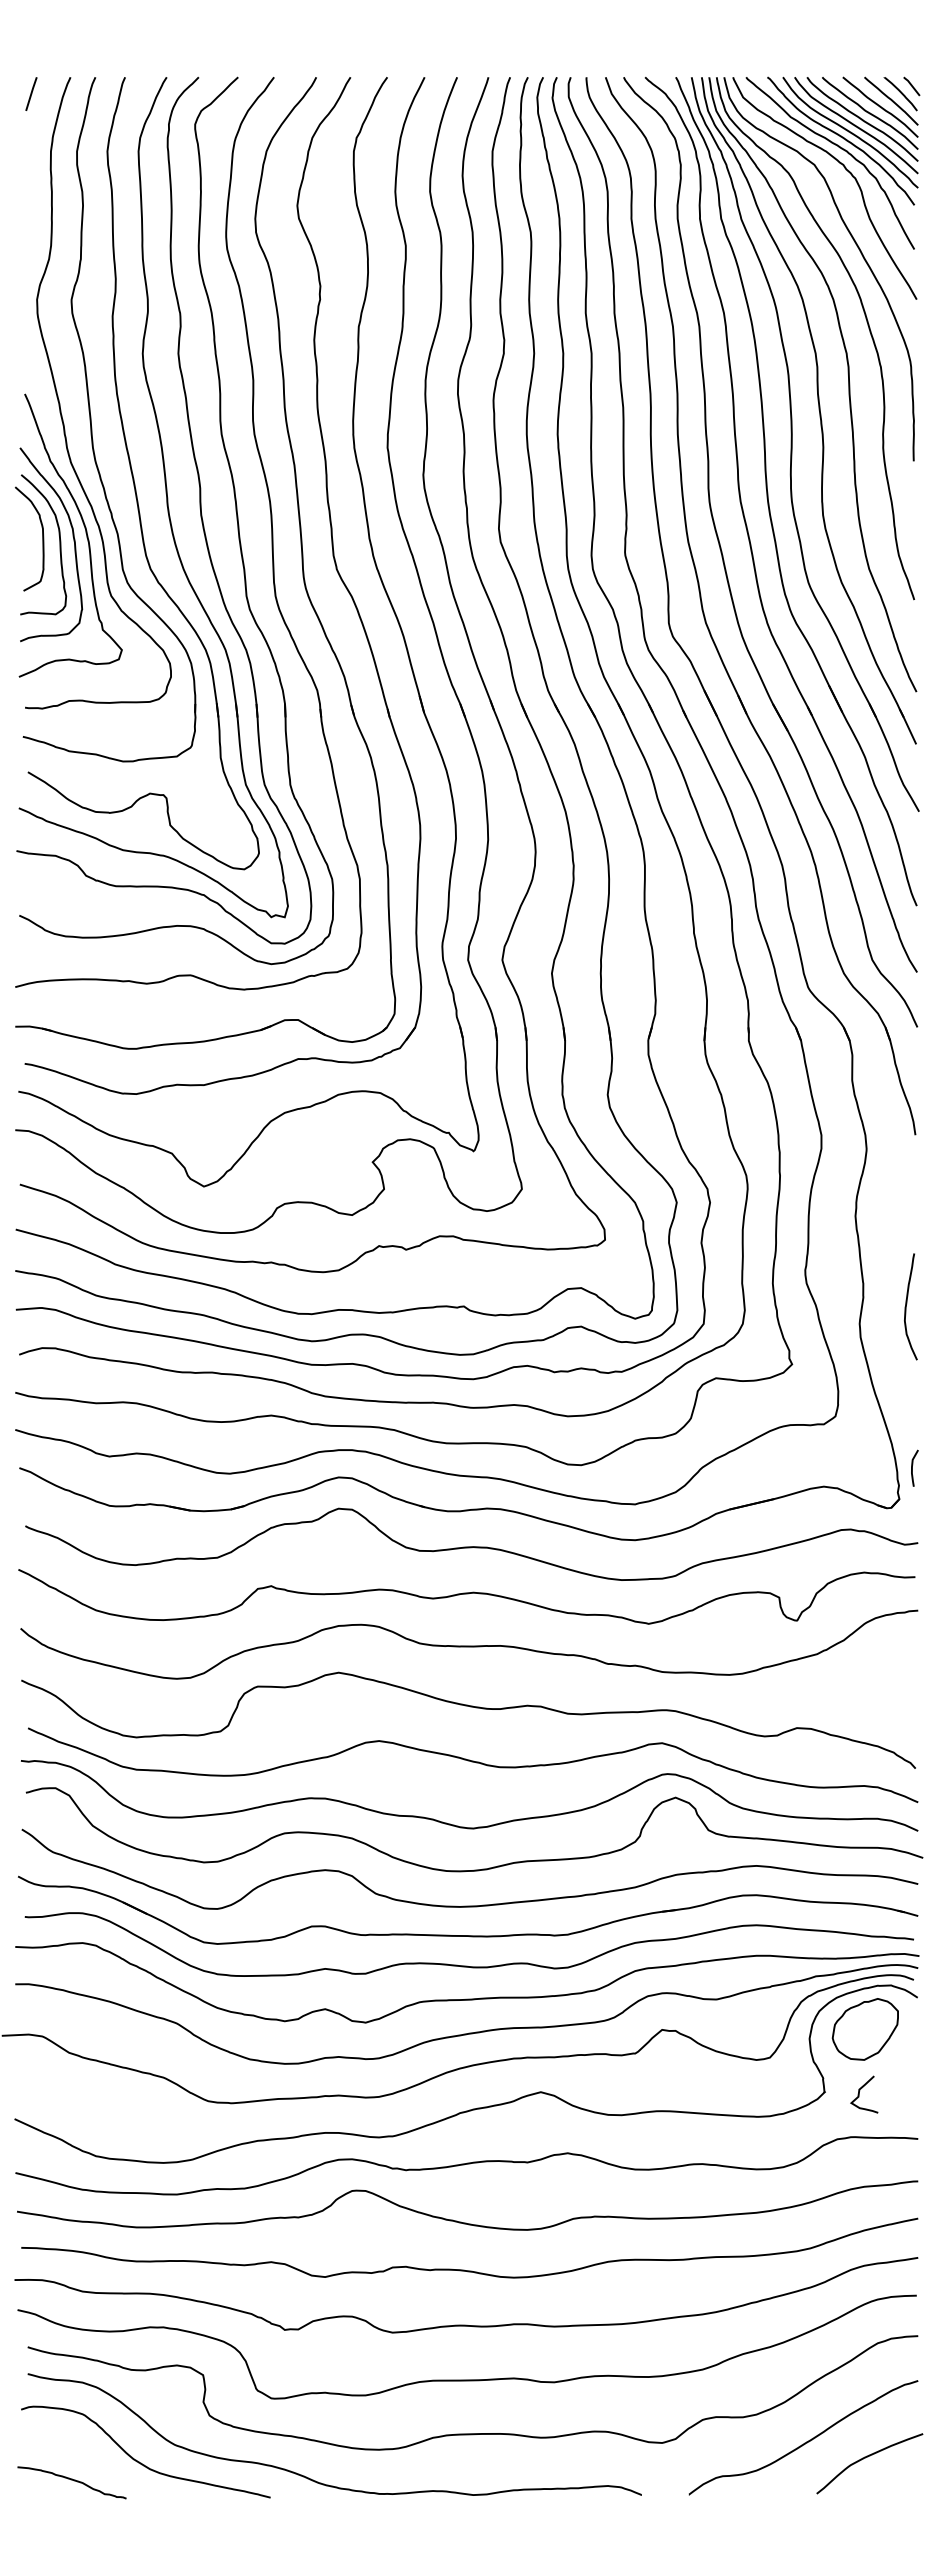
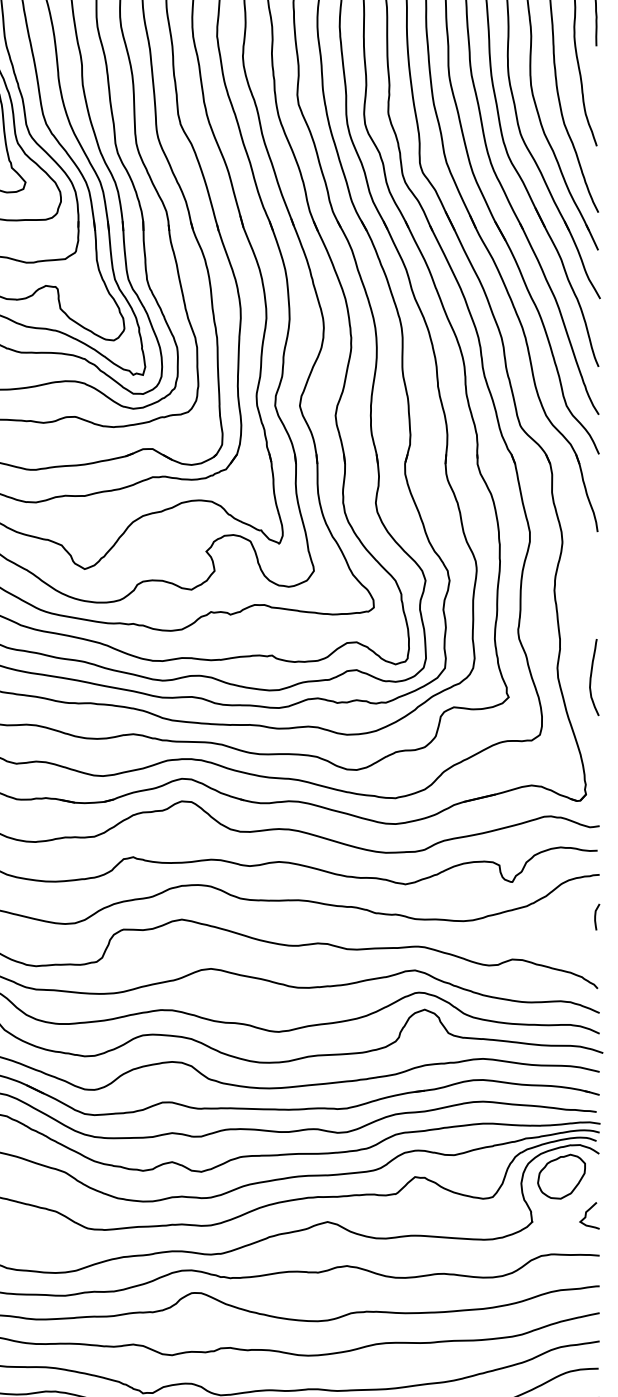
curve: (906, 1306) -> (591, 677), moved
curve: (912, 1467) -> (595, 916), moved
curve: (859, 2094) -> (586, 1215), moved

